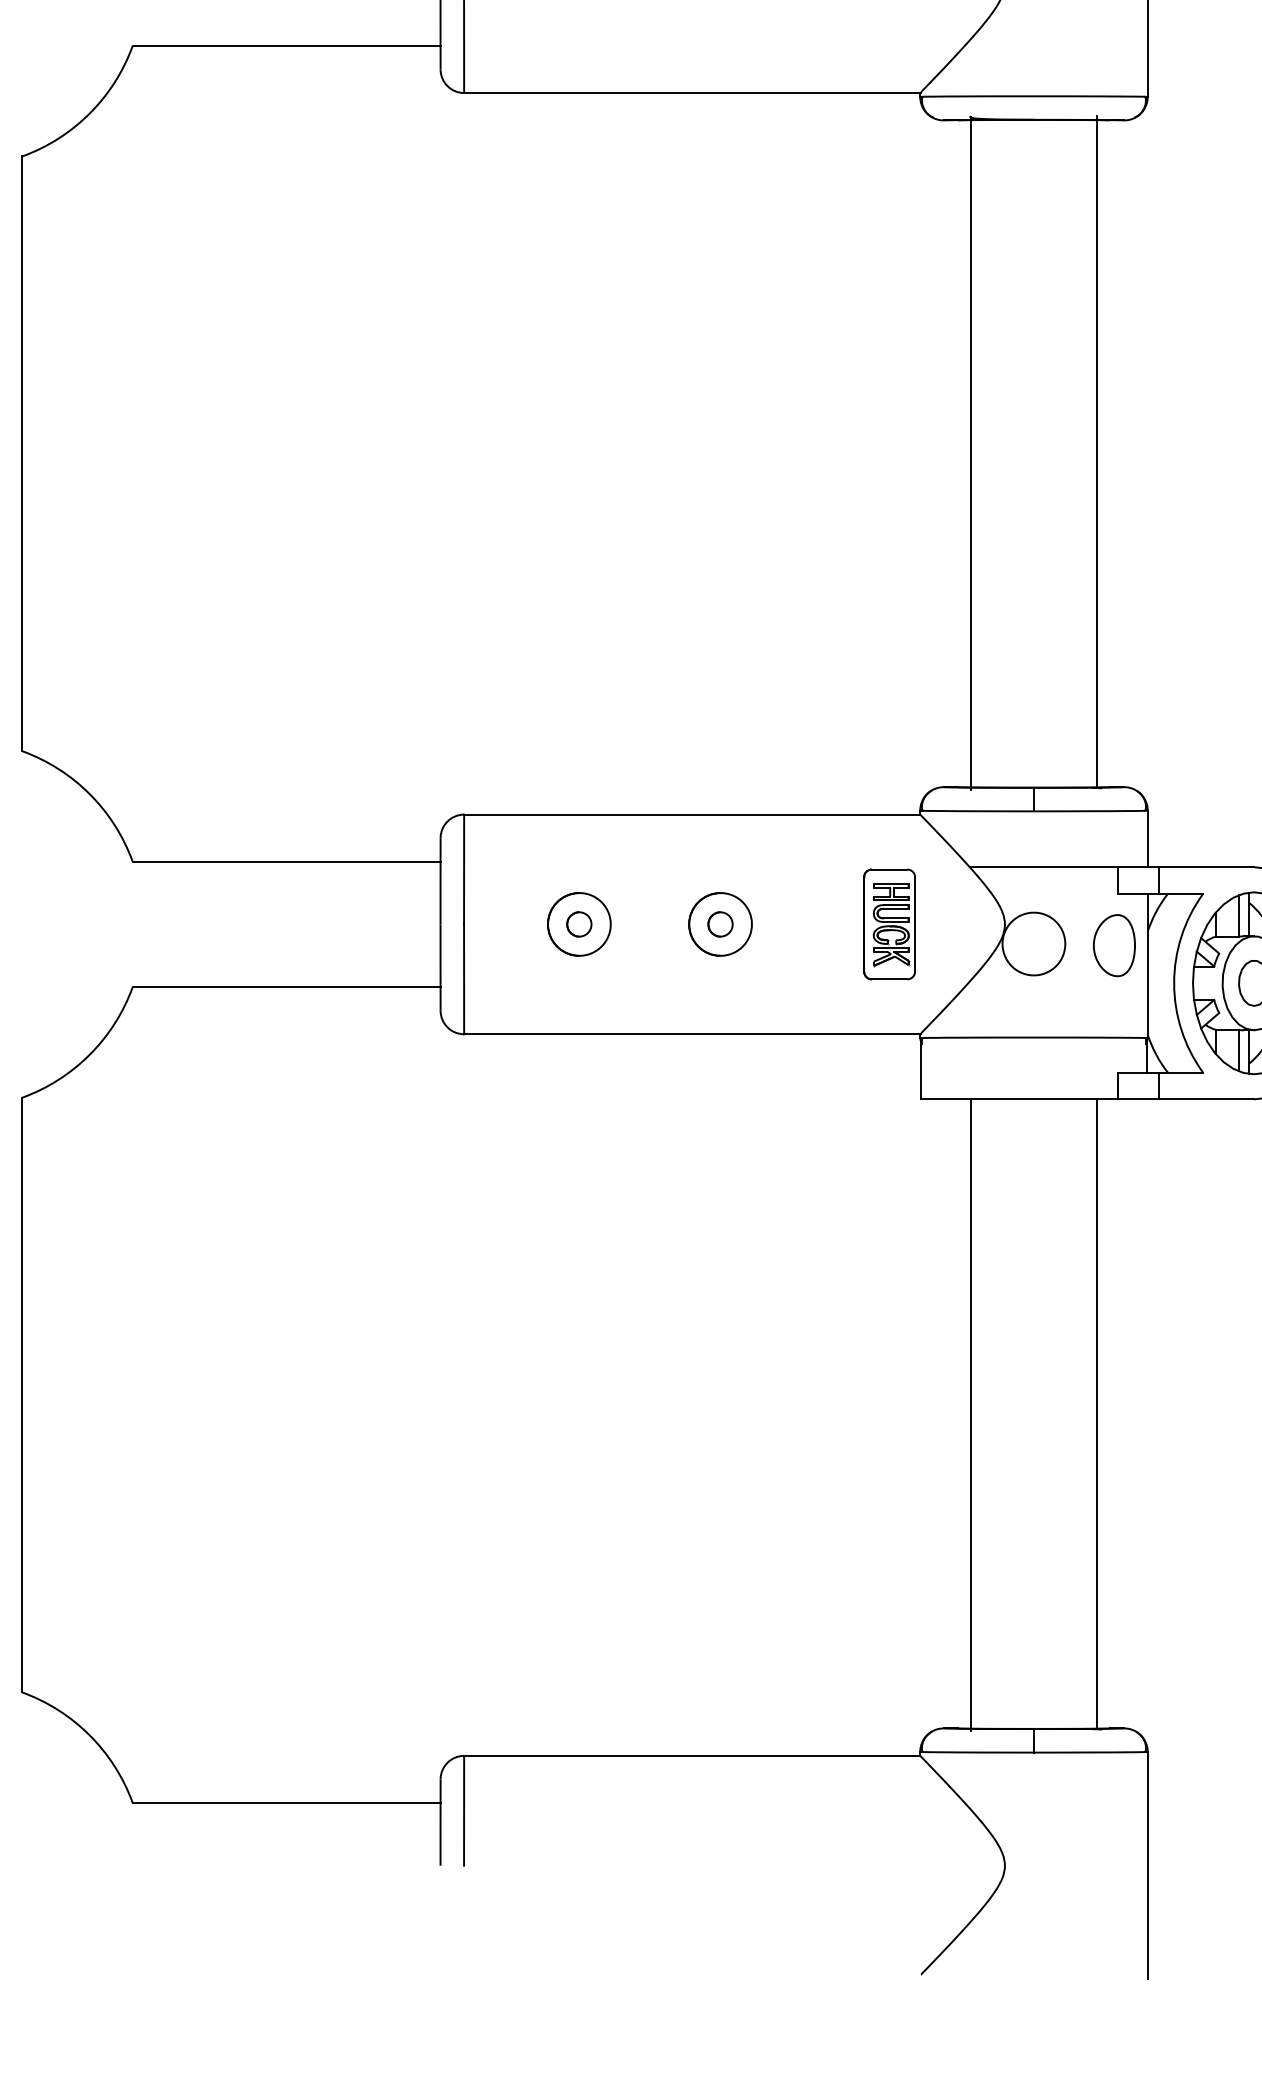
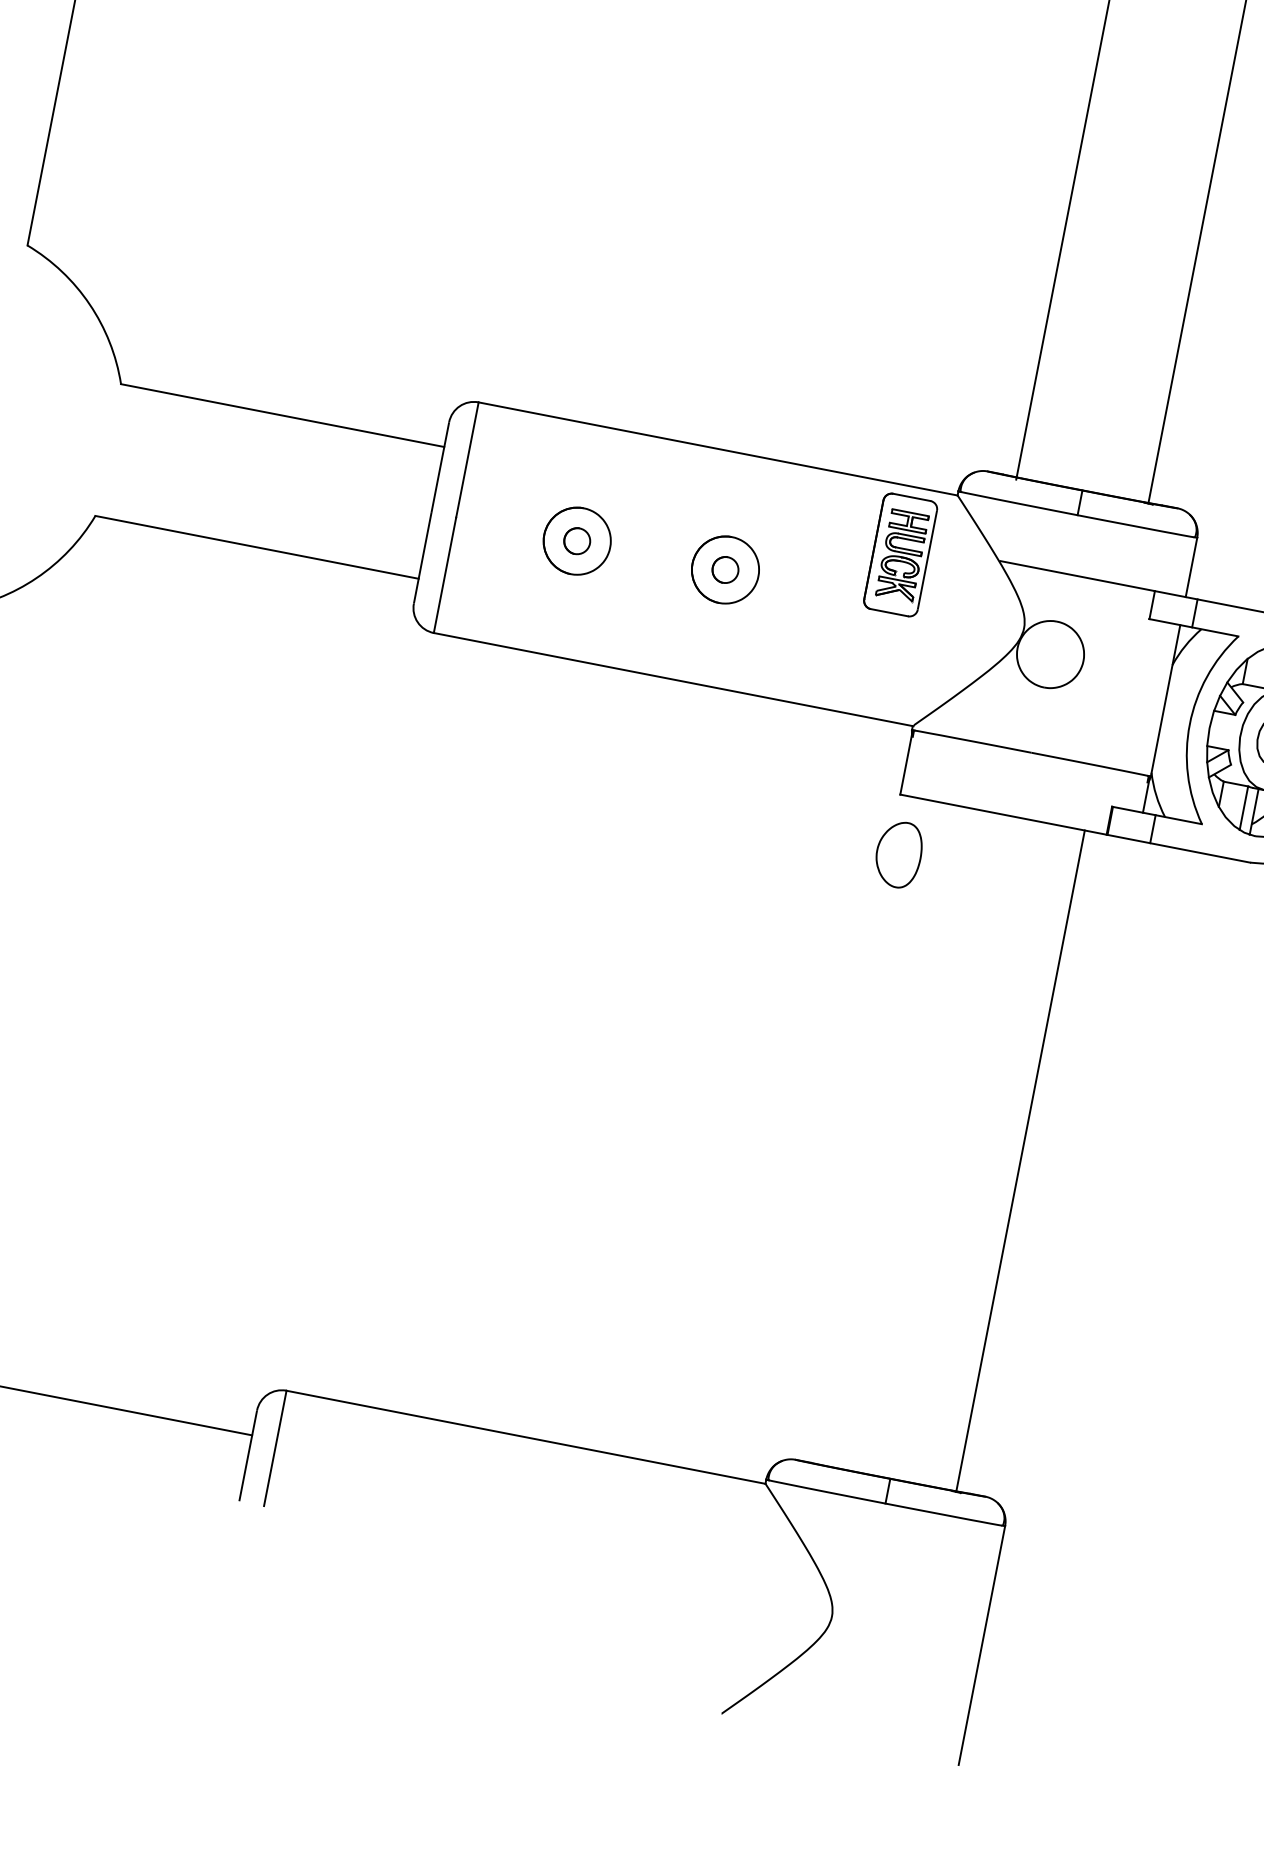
part: (889, 924) -> (900, 555), moved
part: (1114, 945) -> (899, 854), moved
line: (971, 1414) -> (888, 1135), removed

